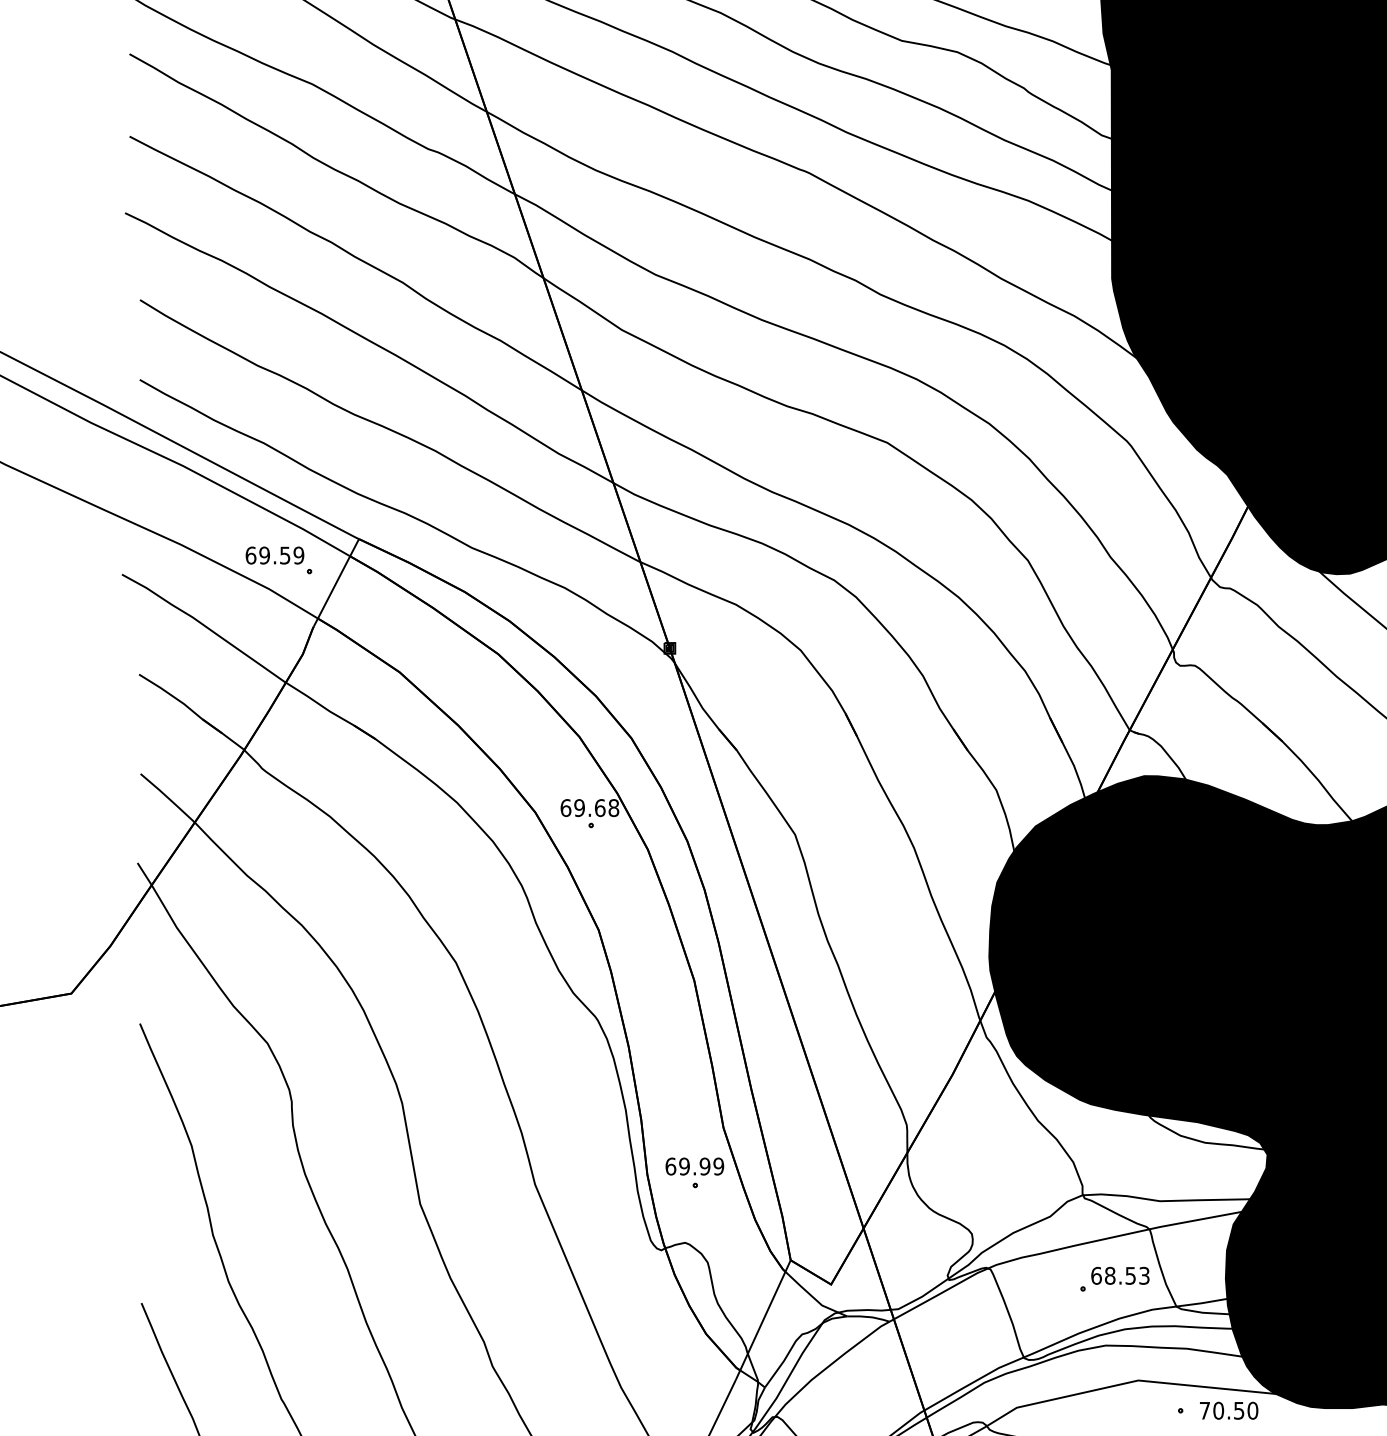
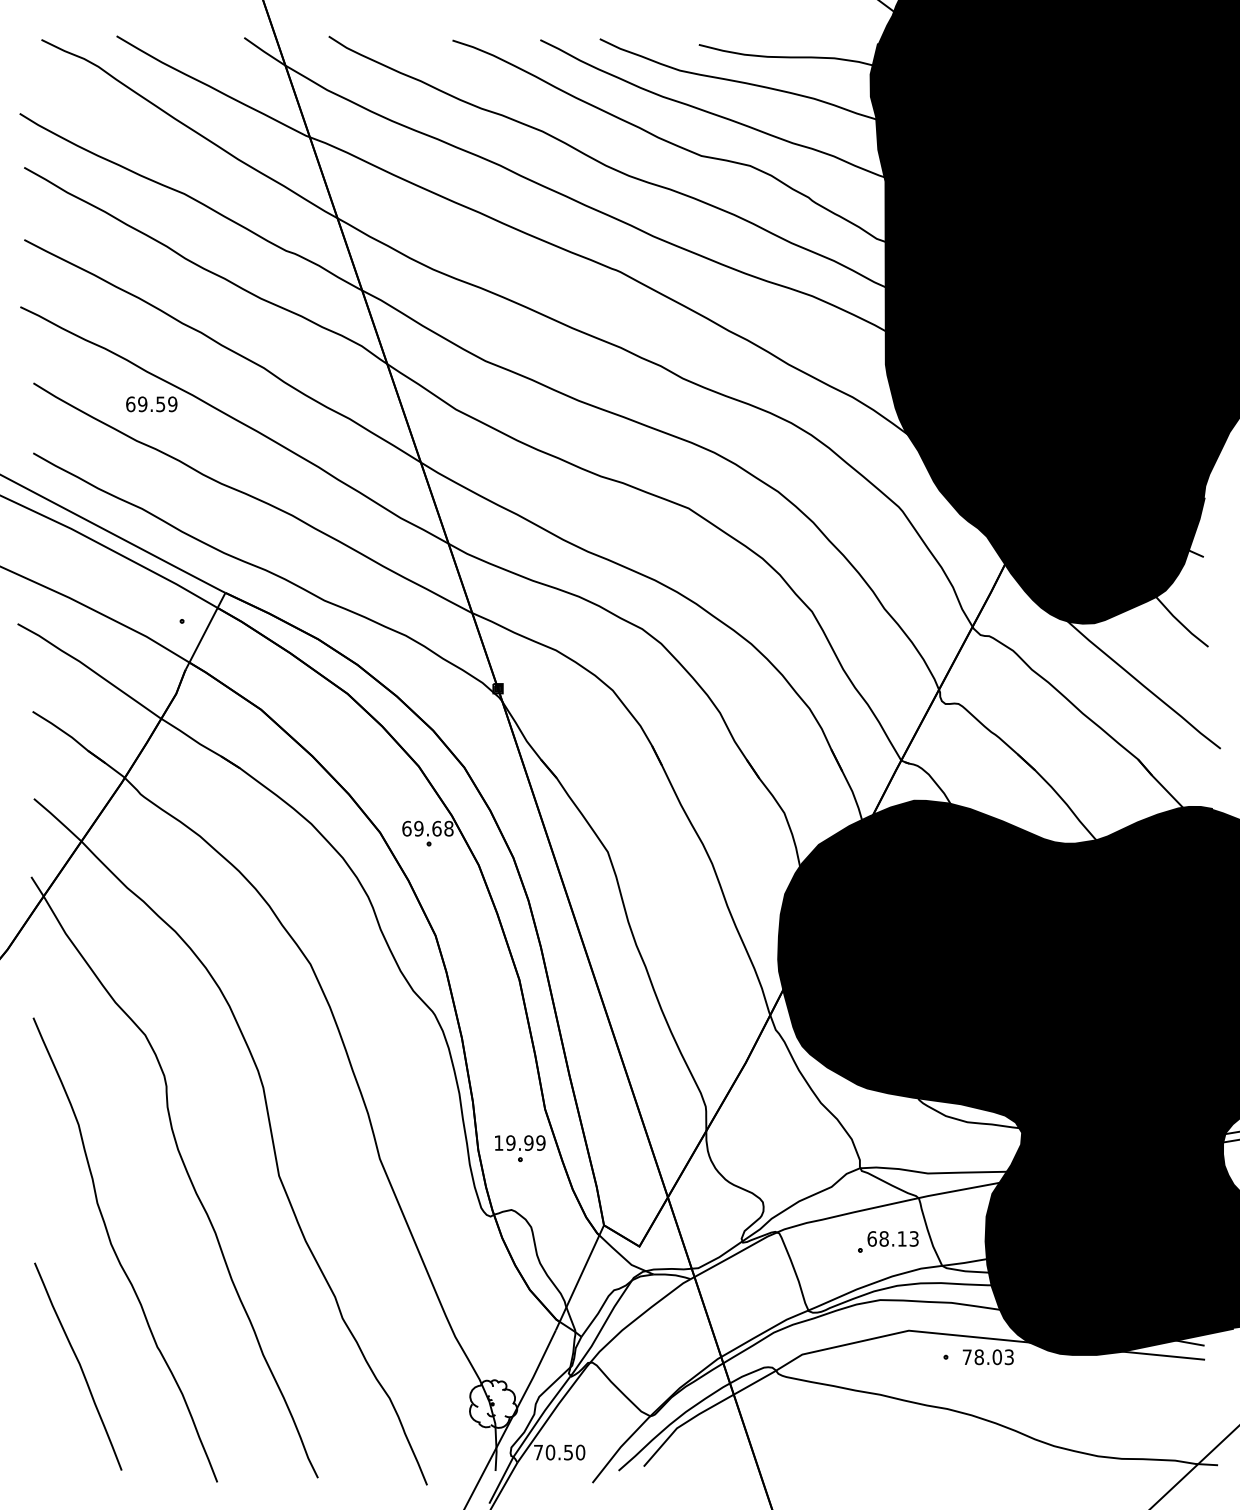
text: (274, 555) -> (151, 404), moved
text: (670, 1165) -> (498, 1142), 69.99 -> 19.99
text: (1129, 1275) -> (901, 1238), 68.53 -> 68.13
text: (1236, 1411) -> (994, 1357), 70.50 -> 78.03

